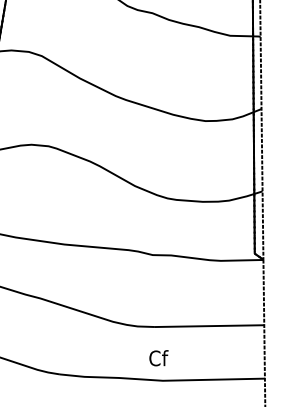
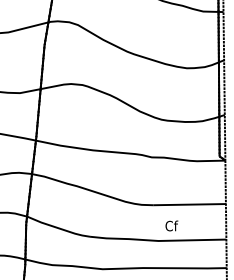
text: (158, 357) -> (171, 225), moved

